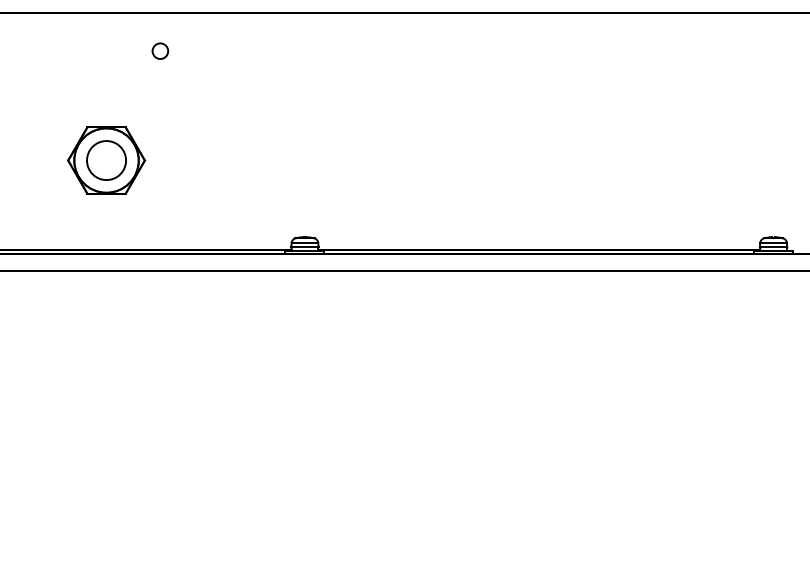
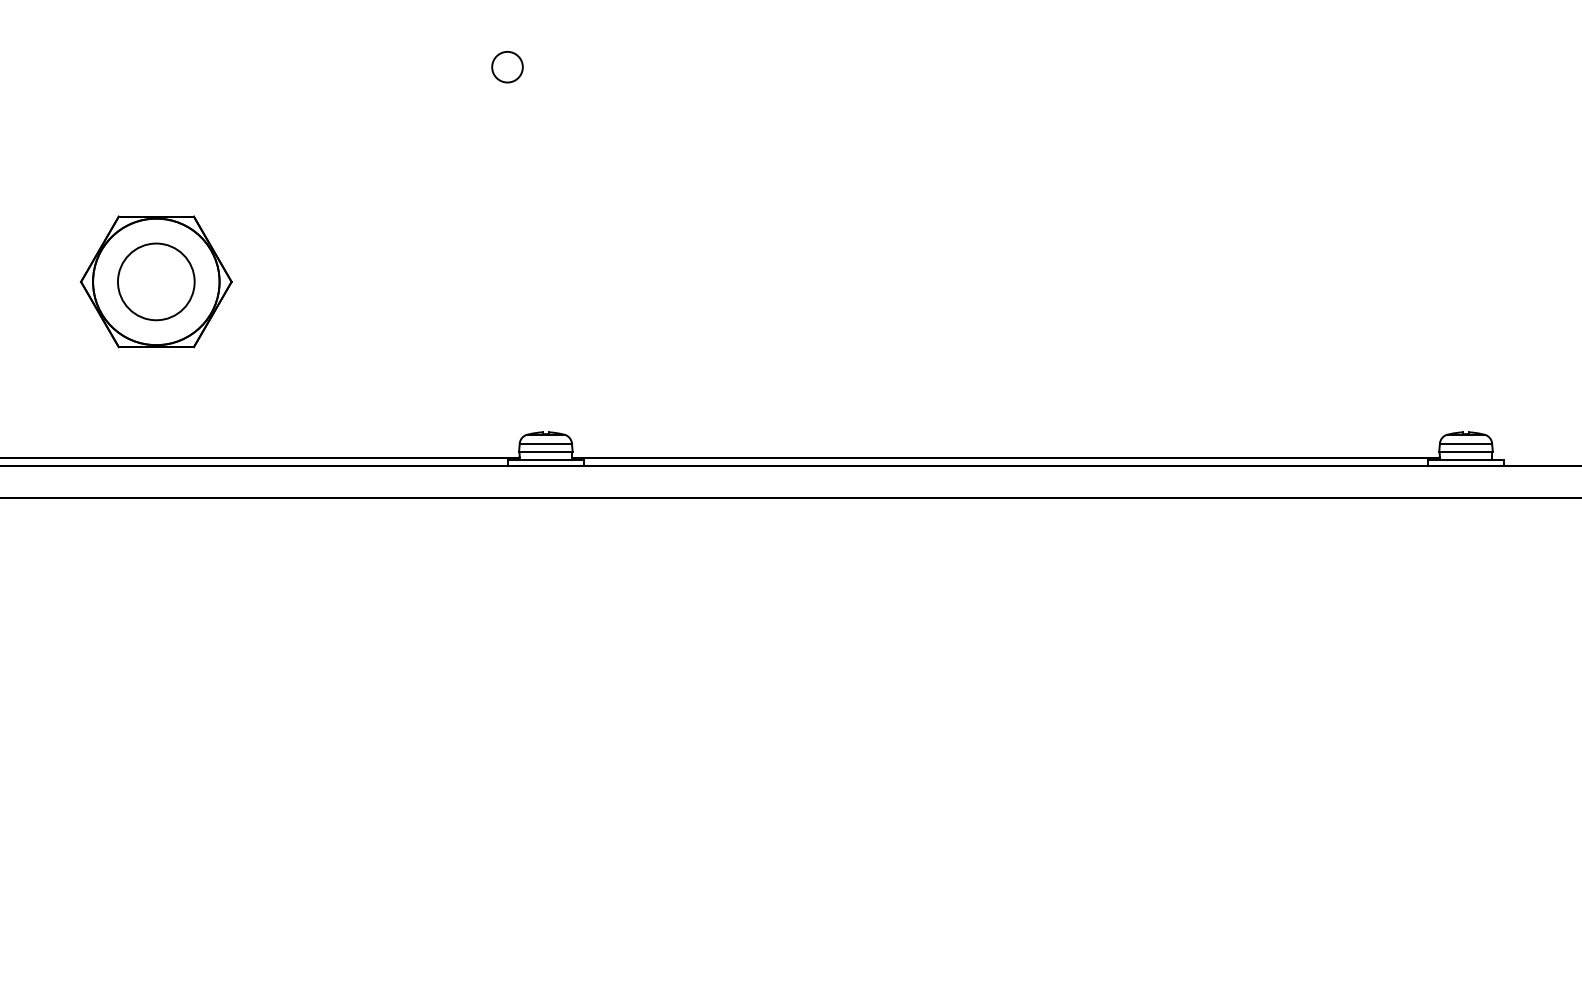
part: (160, 50) -> (507, 65), moved

